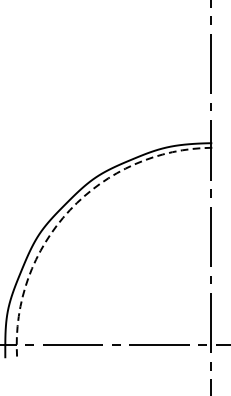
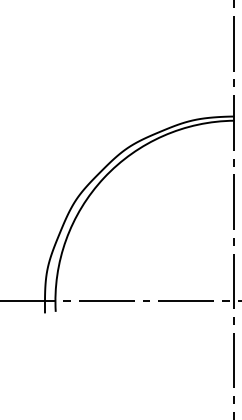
arc: (70, 209) -> (104, 177), dashed -> solid

